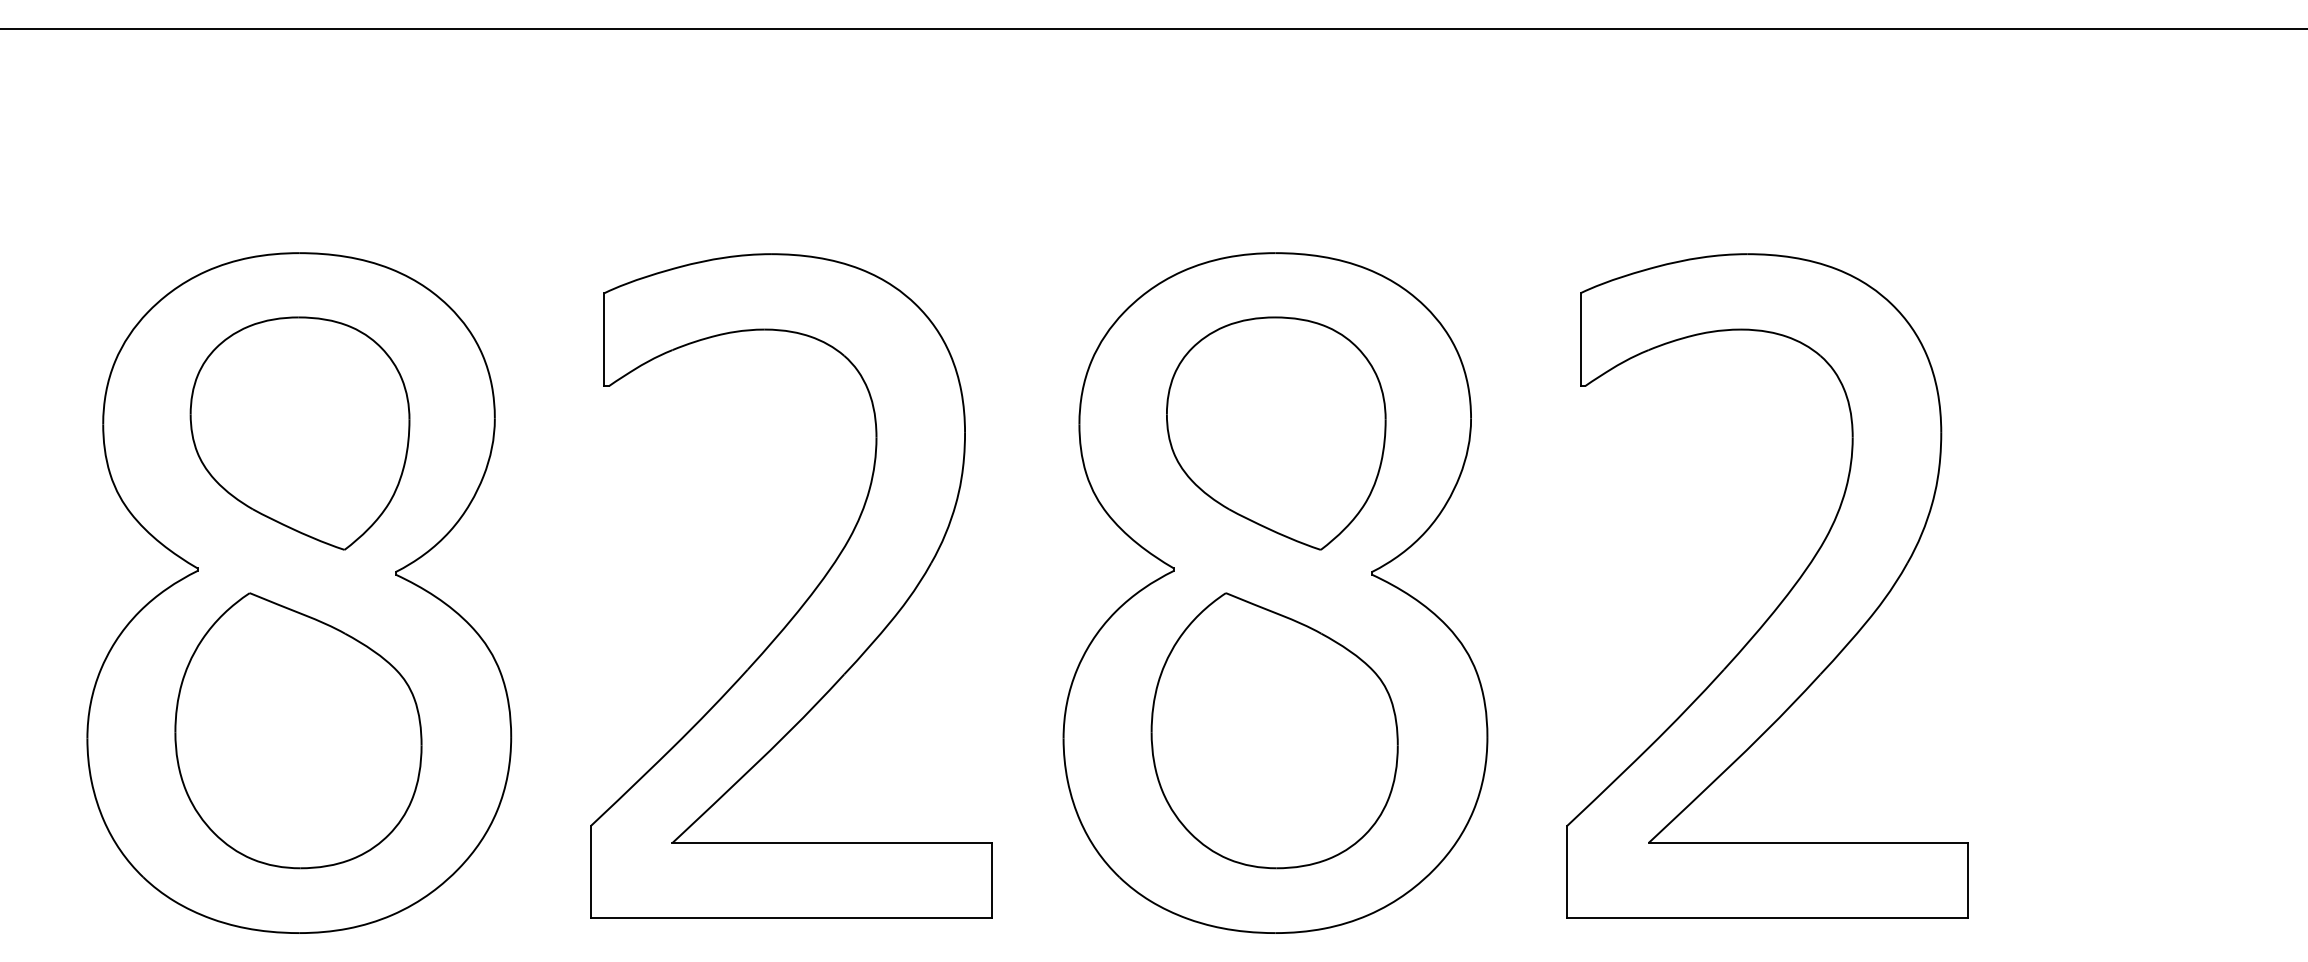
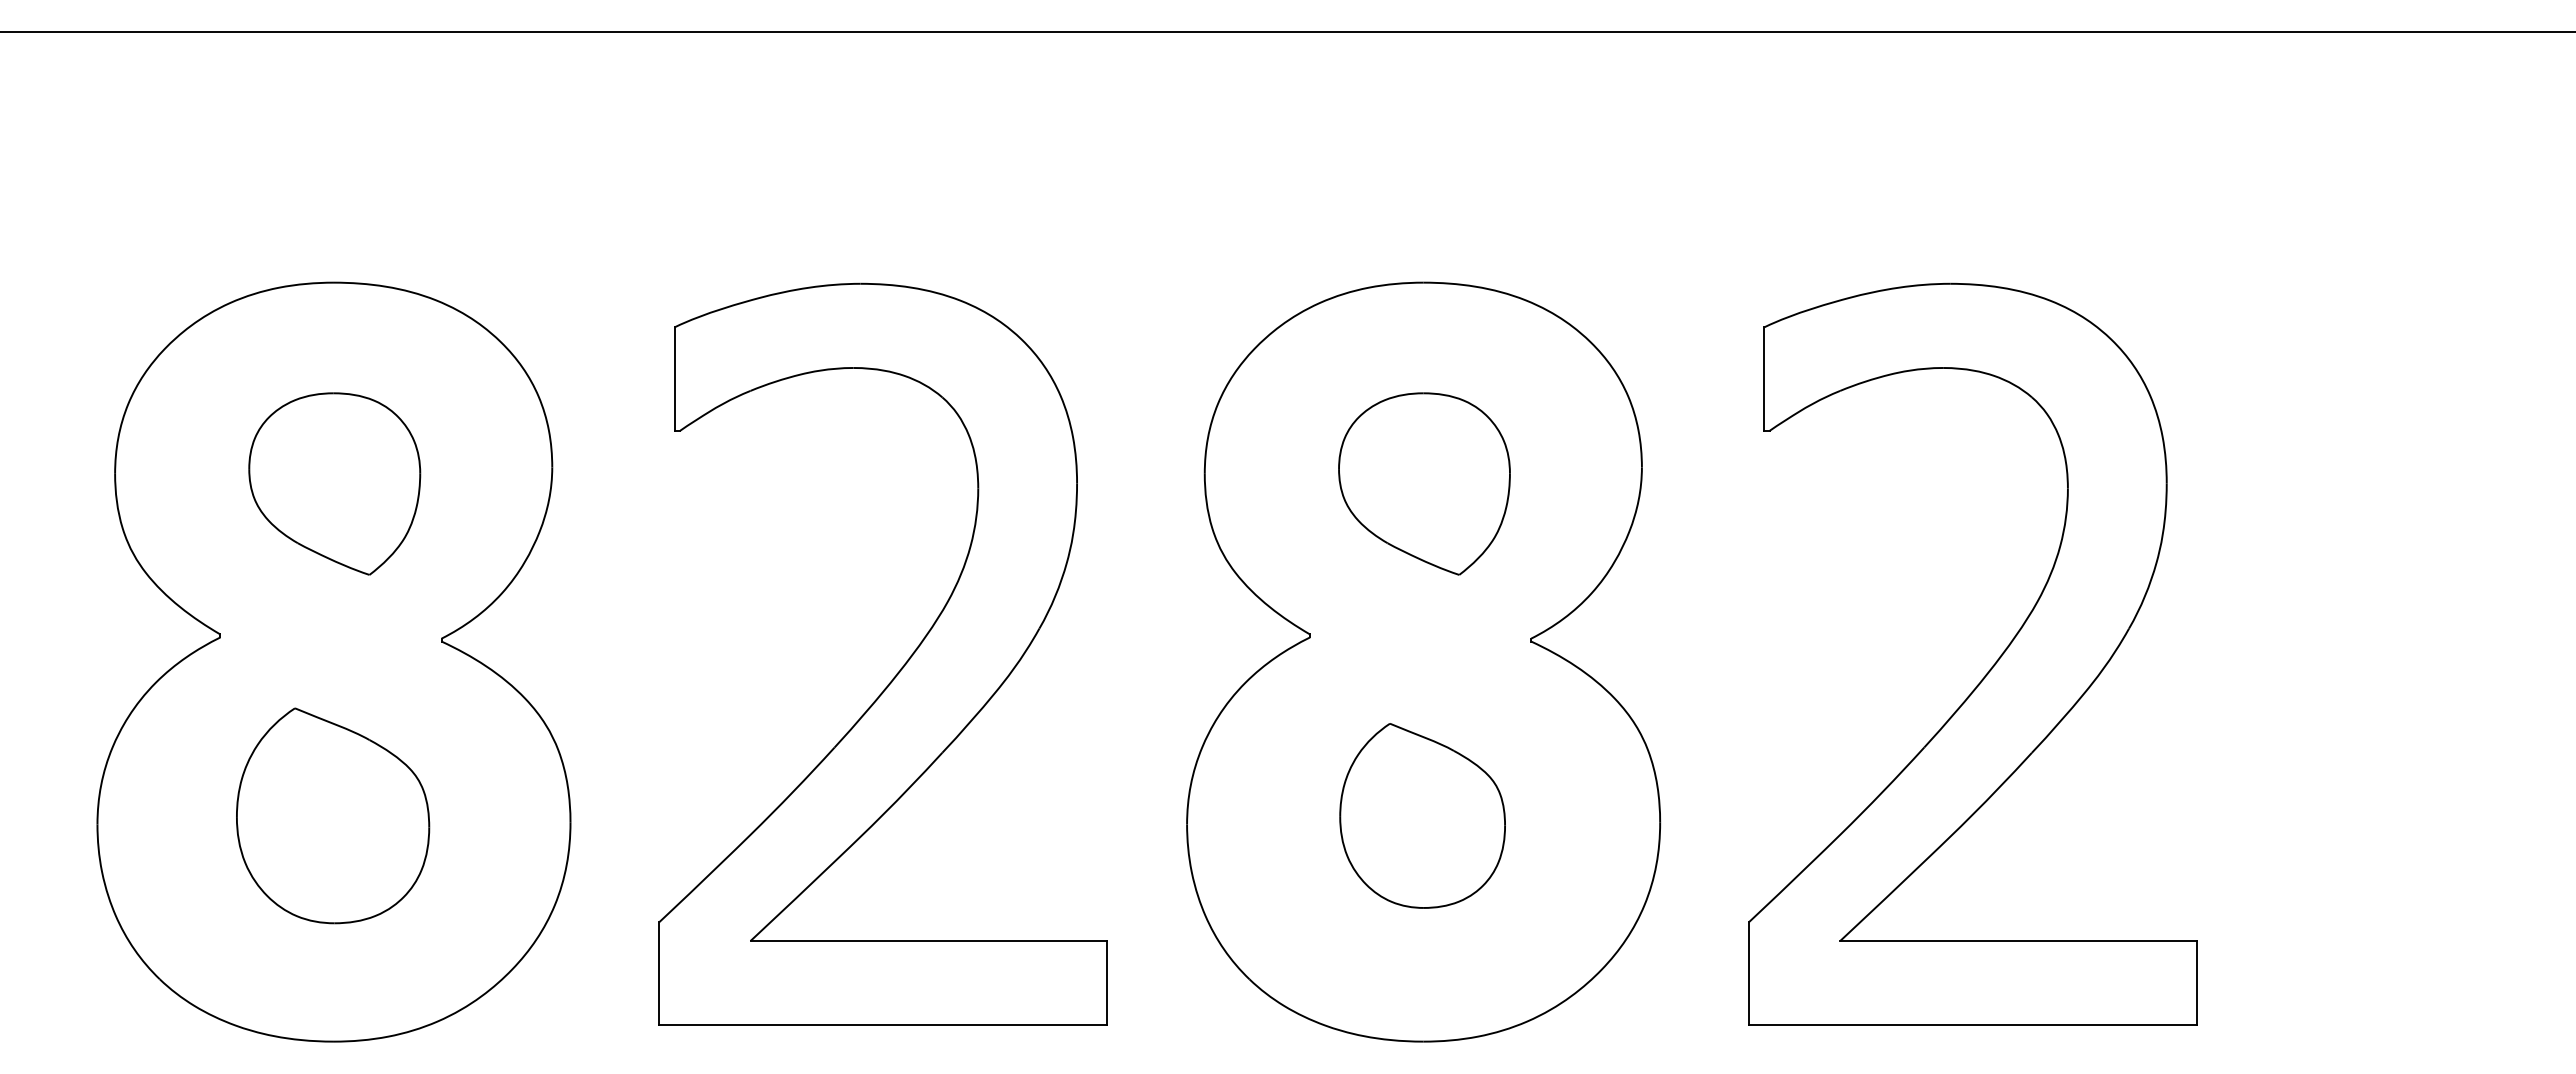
part: (299, 433) -> (334, 483), size x0.7
part: (1276, 433) -> (1424, 483), size x0.7
part: (297, 730) -> (332, 815), size x0.7
part: (1274, 730) -> (1422, 815), size x0.6

